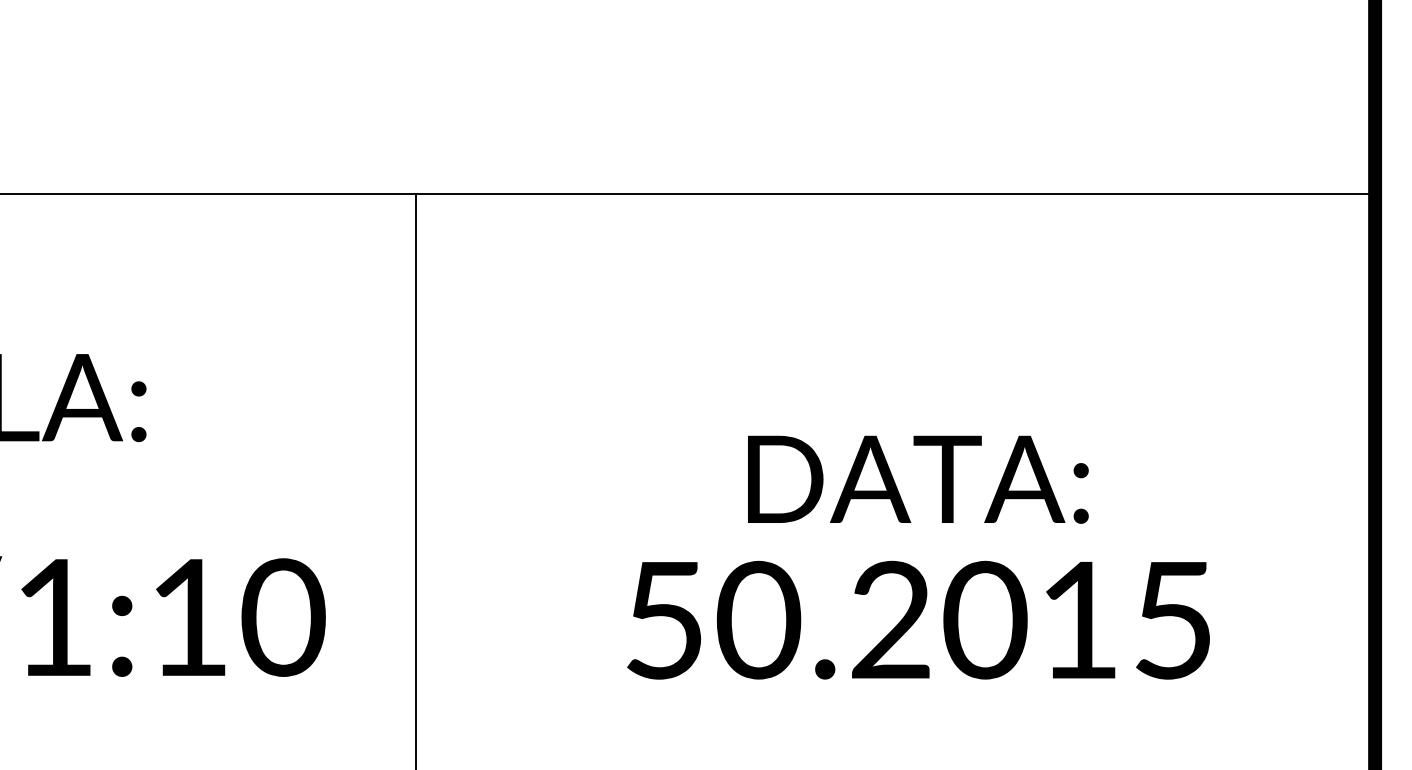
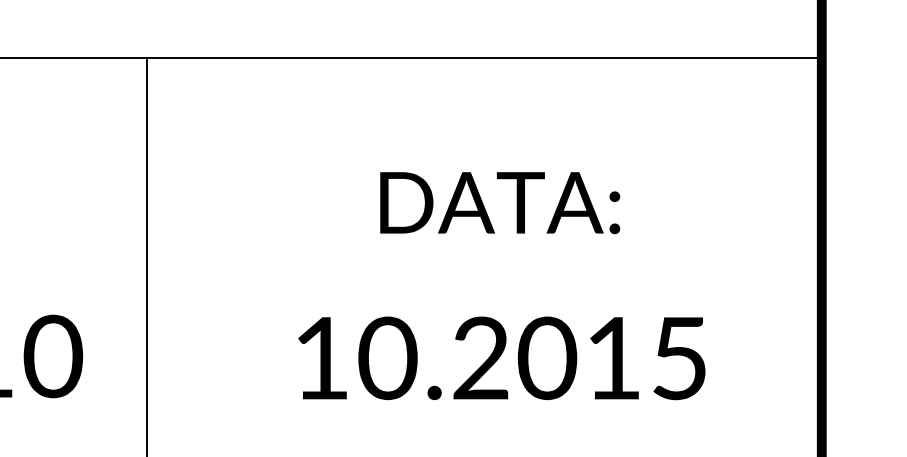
text: (918, 479) -> (500, 202), moved
text: (664, 620) -> (321, 358), 50.2015 -> 10.2015

